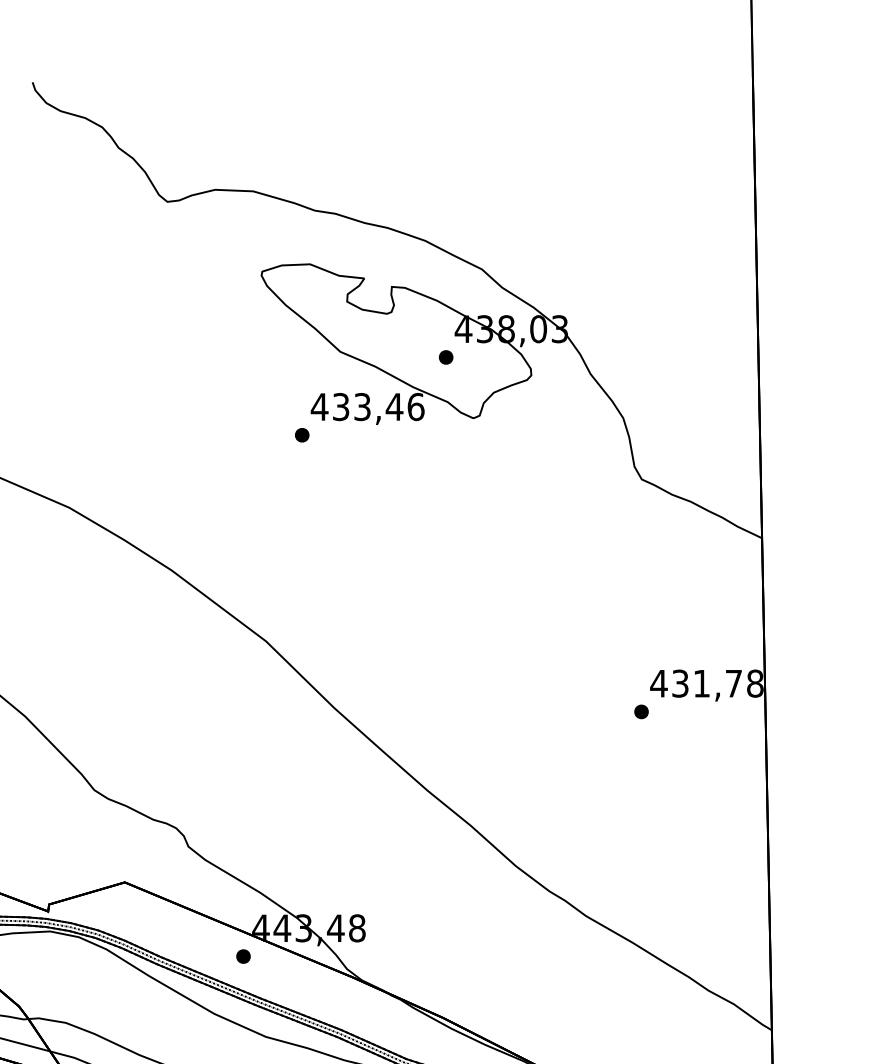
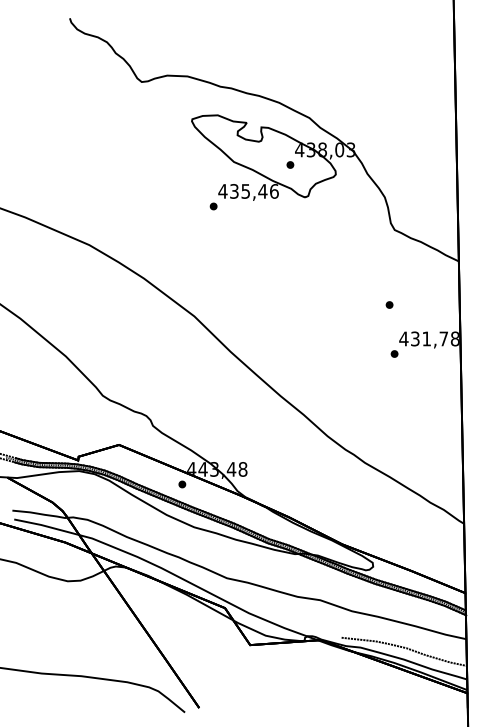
text: (363, 405) -> (246, 190), 433,46 -> 435,46
part: (631, 619) -> (389, 304), added

